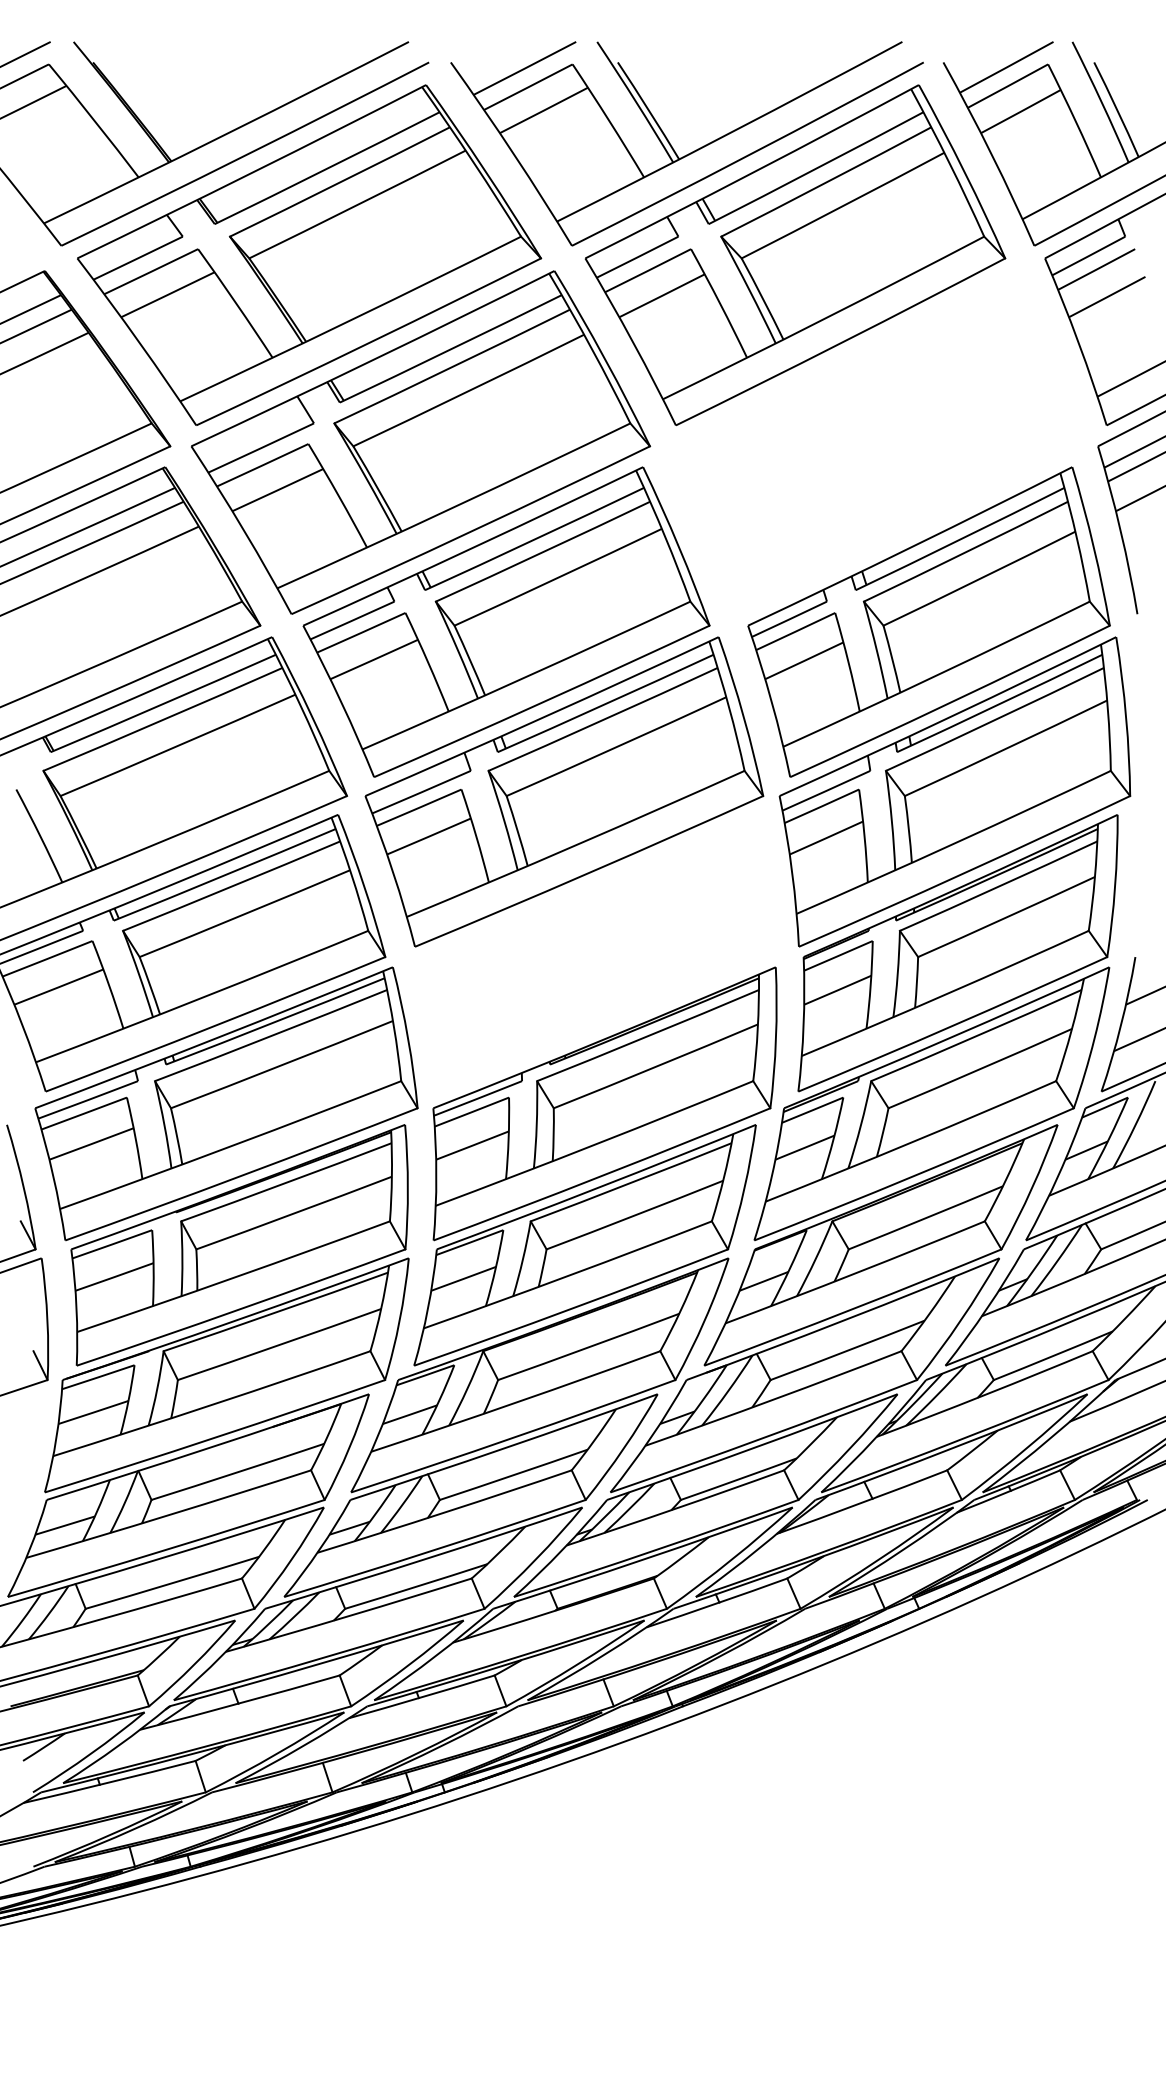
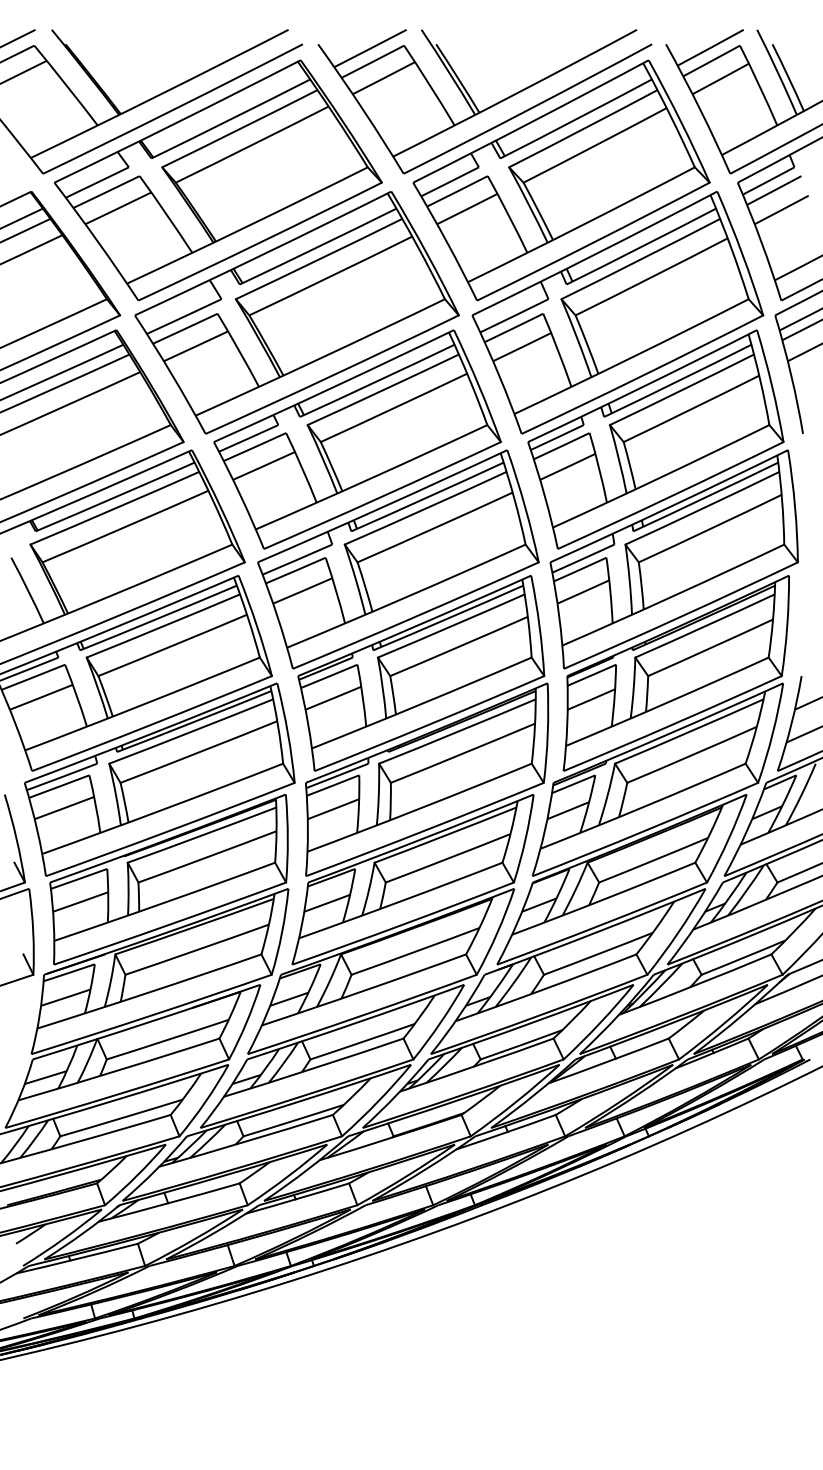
part: (875, 442) -> (618, 312), added
part: (596, 953) -> (421, 673), added

